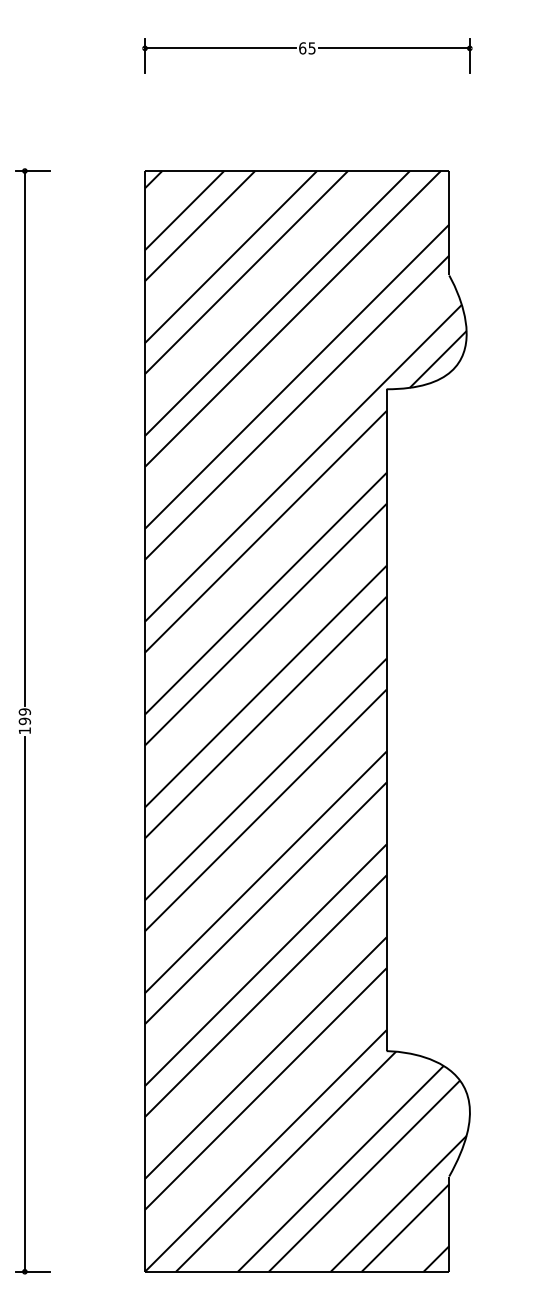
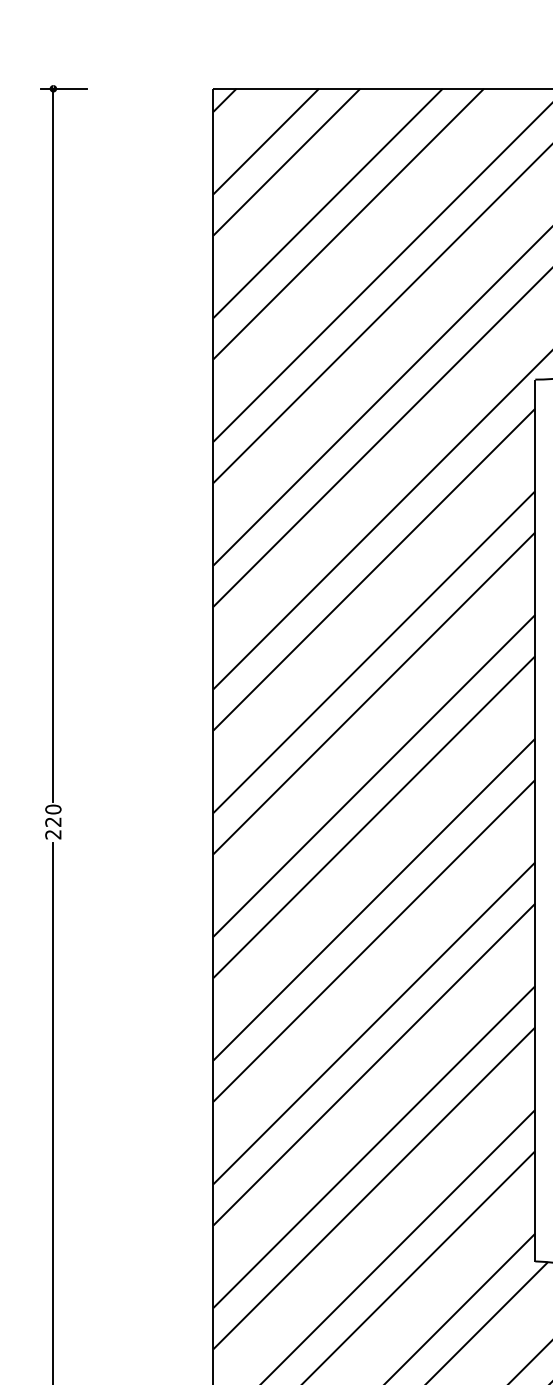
text: (24, 721) -> (52, 822), 199 -> 220

